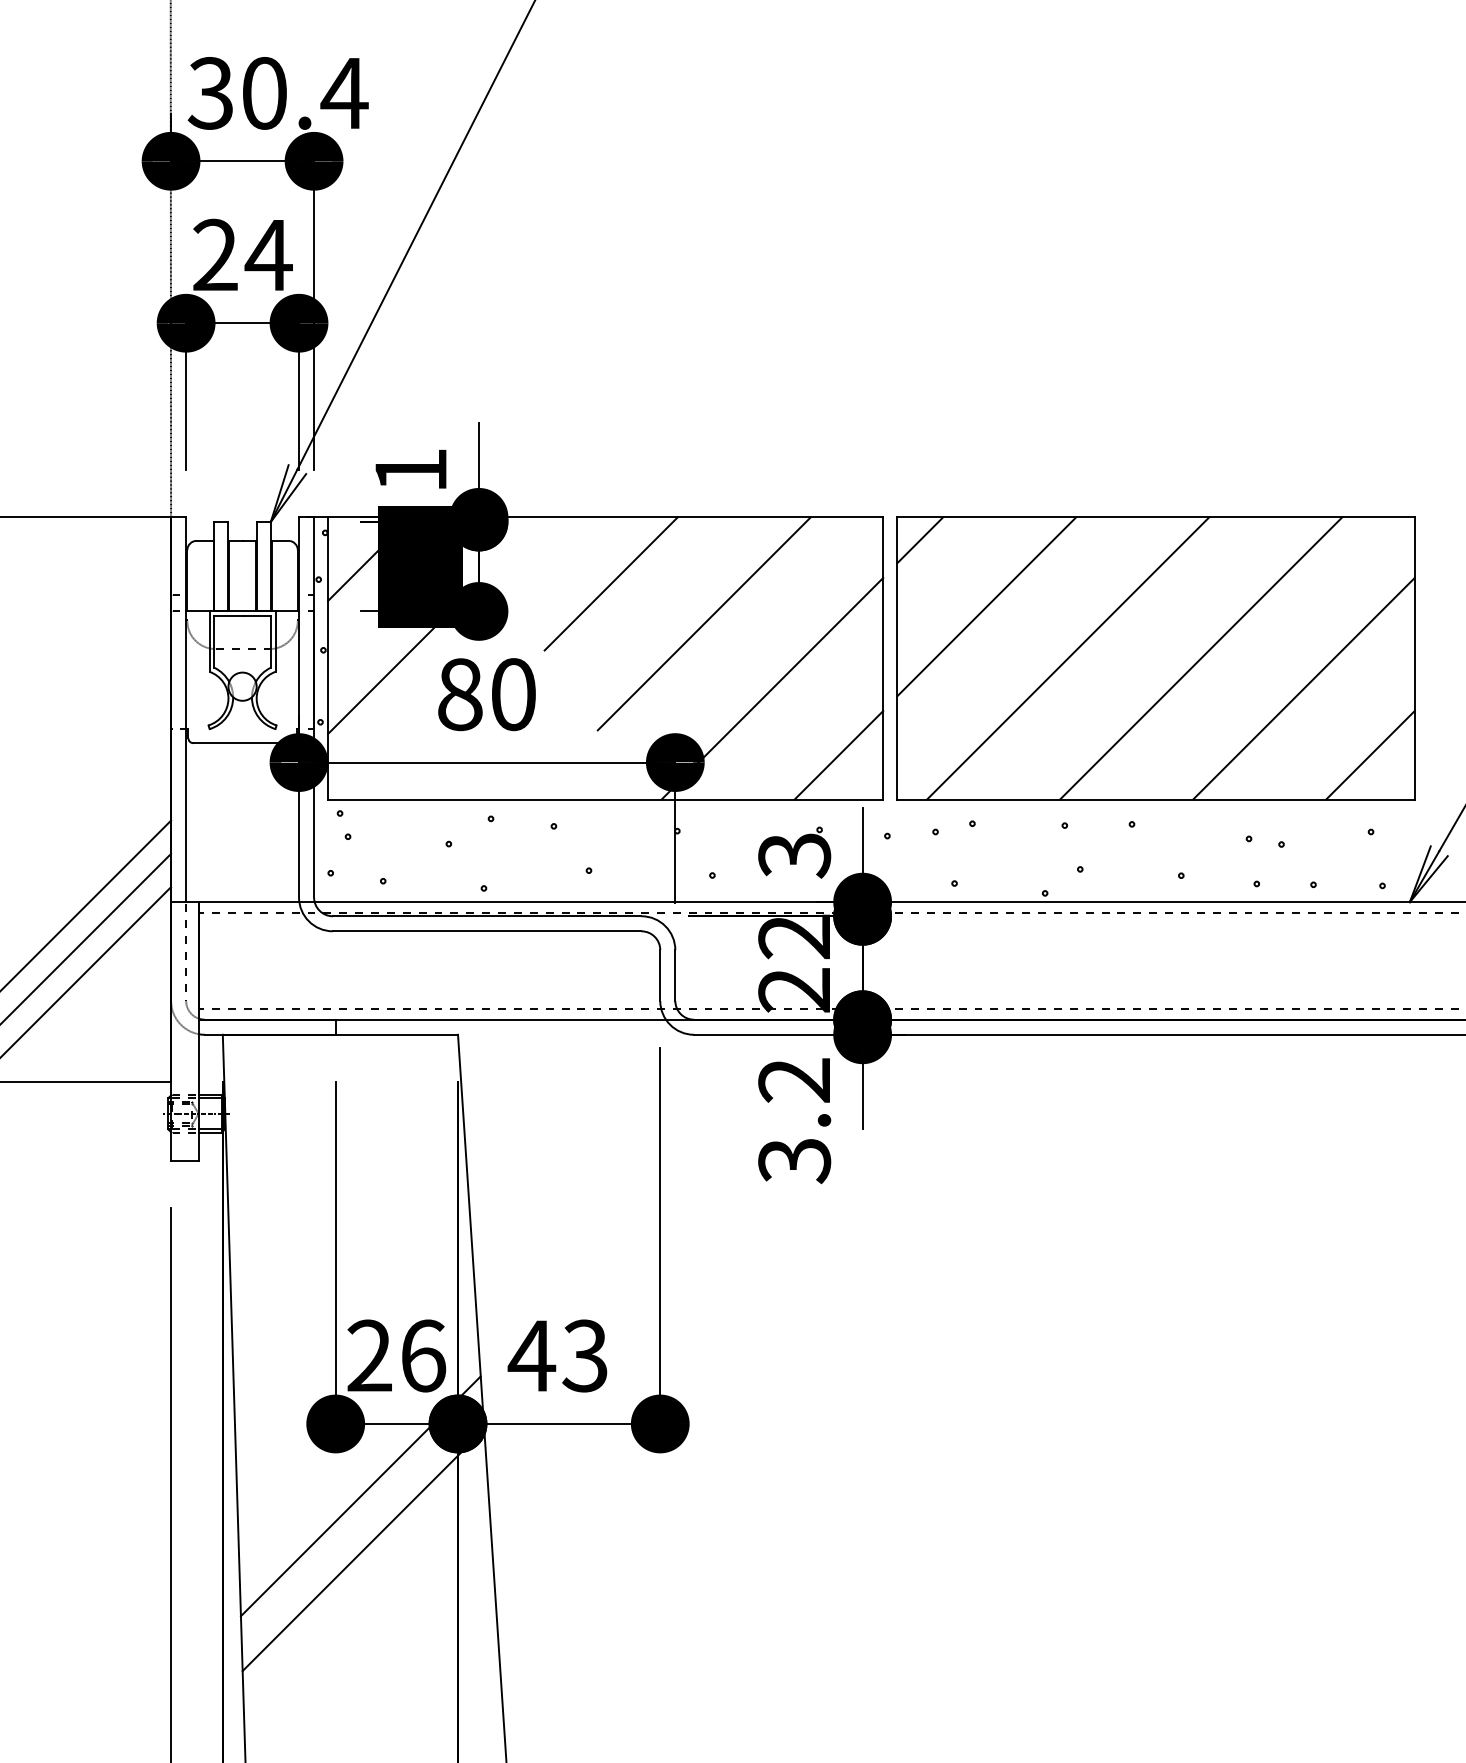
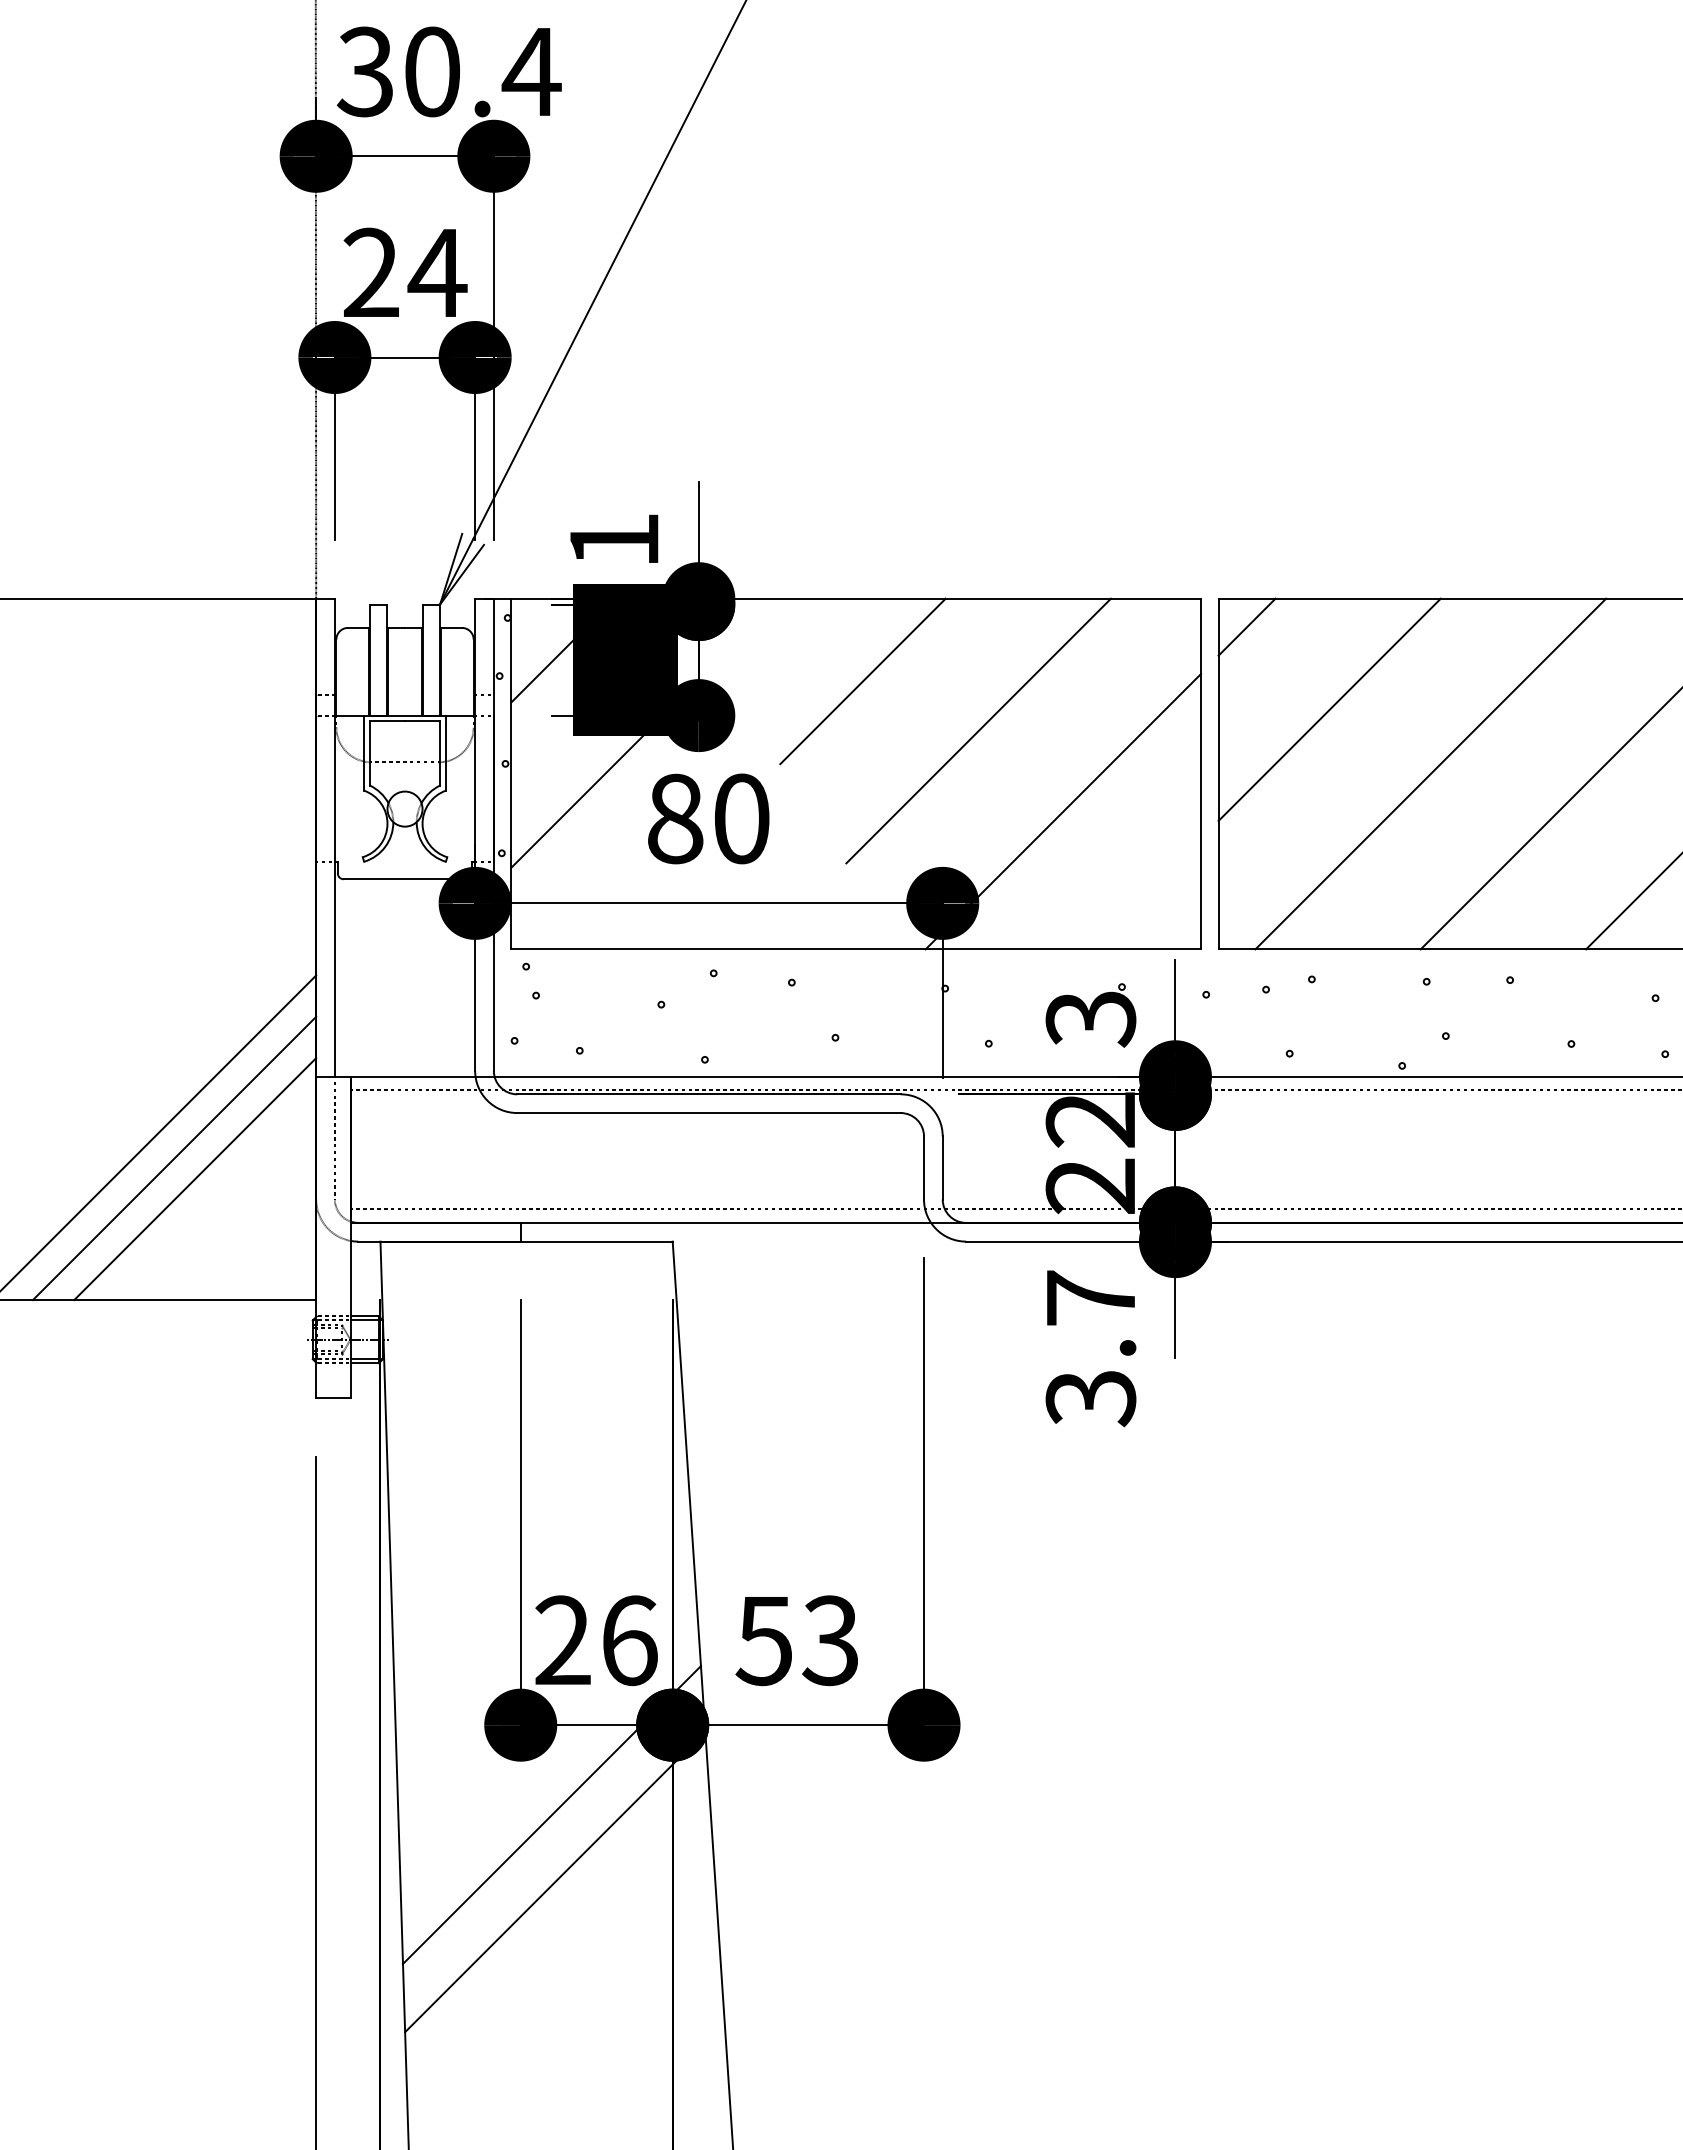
line: (838, 755) -> (1145, 894), removed
text: (793, 1080) -> (1089, 1298), 3.2 -> 3.7
text: (531, 1356) -> (764, 1641), 43 -> 53

